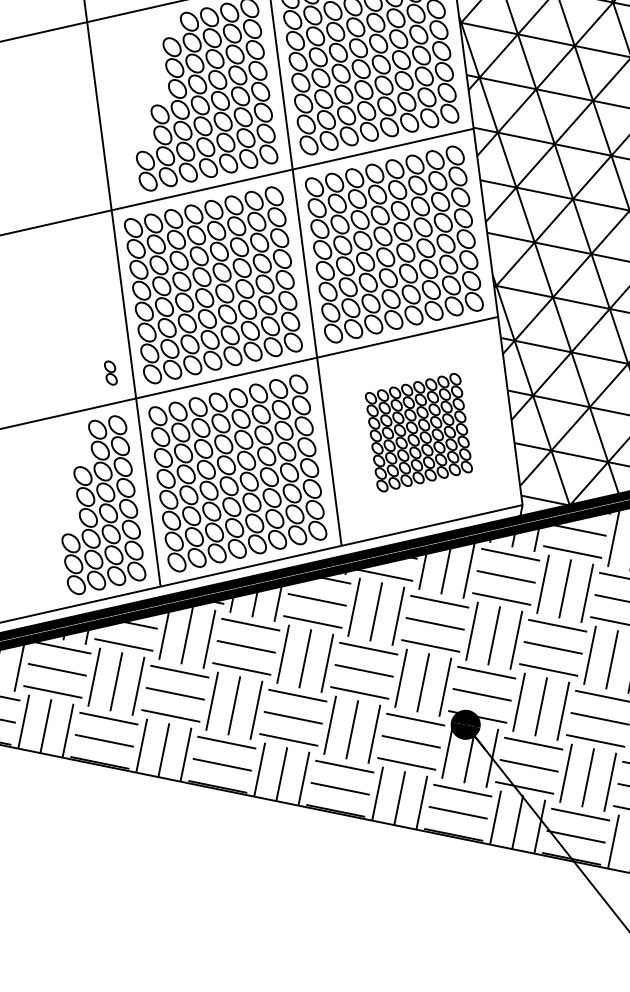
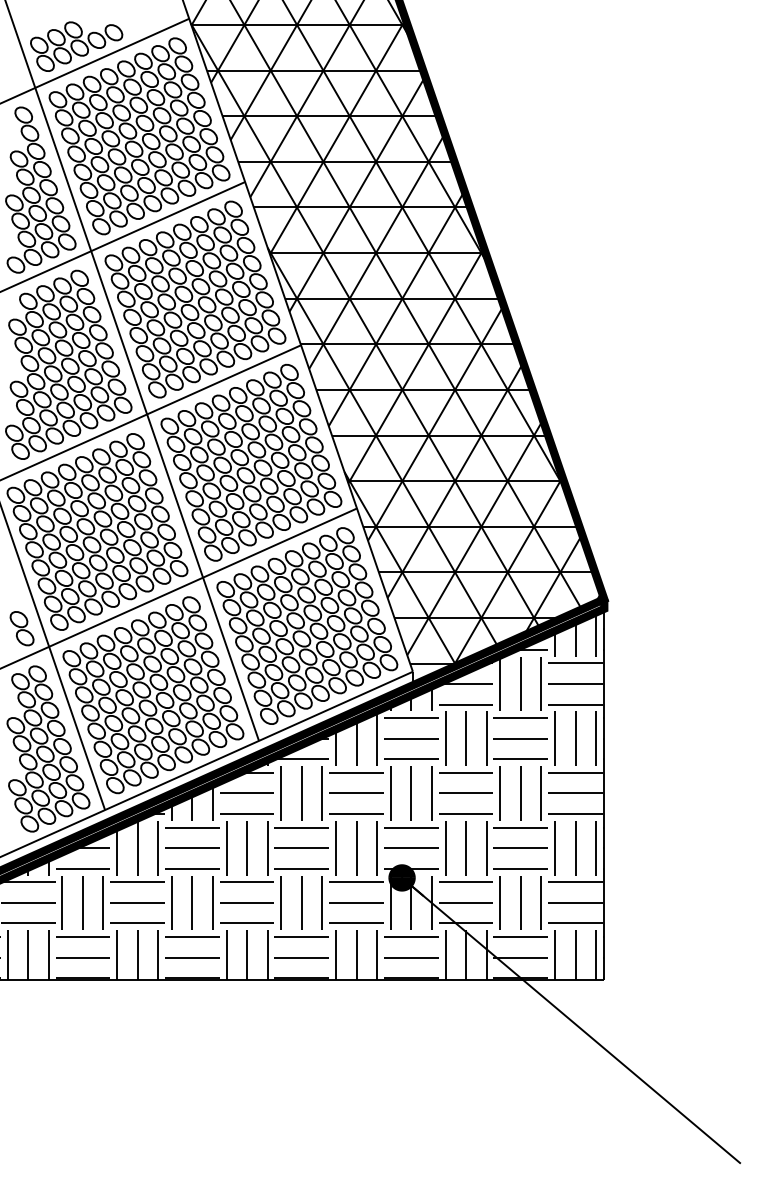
part: (110, 372) -> (21, 628), size x1.67
part: (419, 432) -> (307, 625), size x1.67

